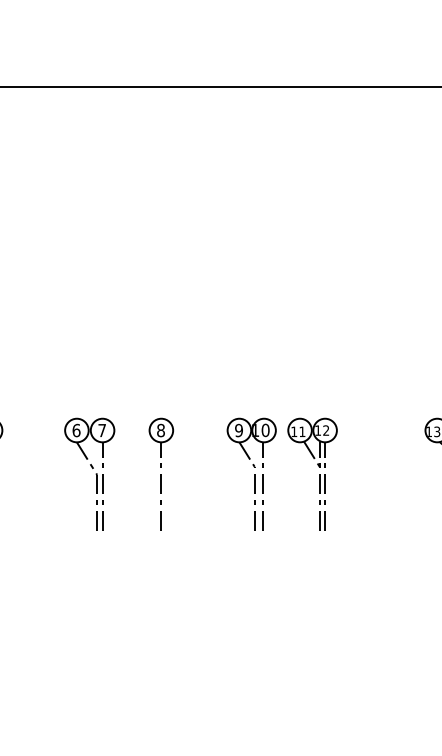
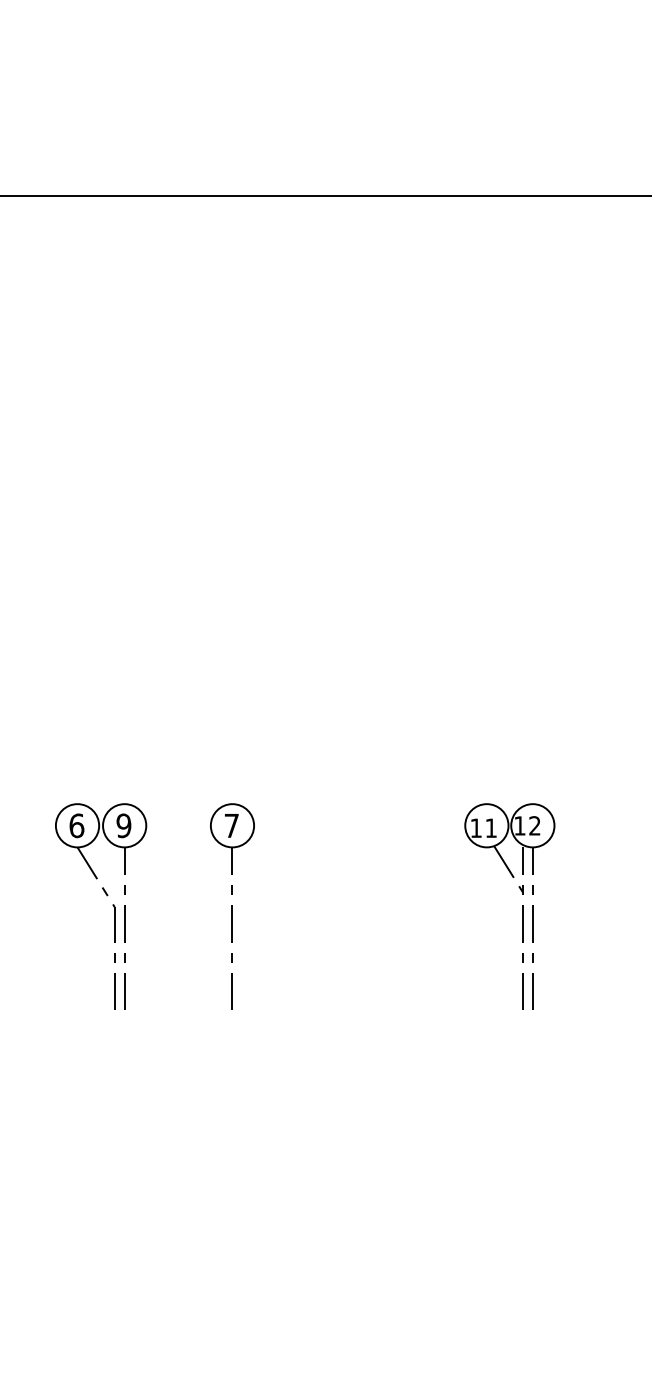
text: (102, 430) -> (124, 825), 7 -> 9
text: (160, 430) -> (230, 825), 8 -> 7
part: (251, 473) -> (397, 904), removed

